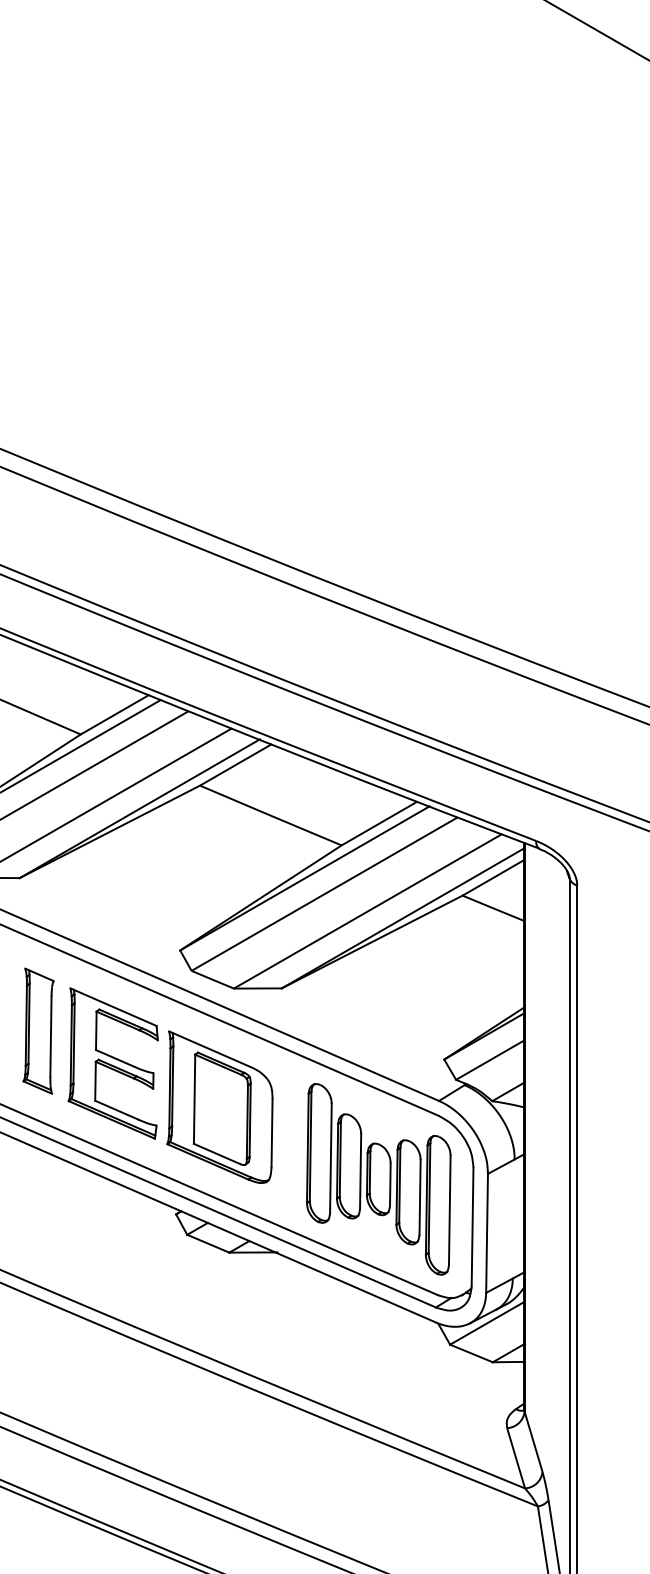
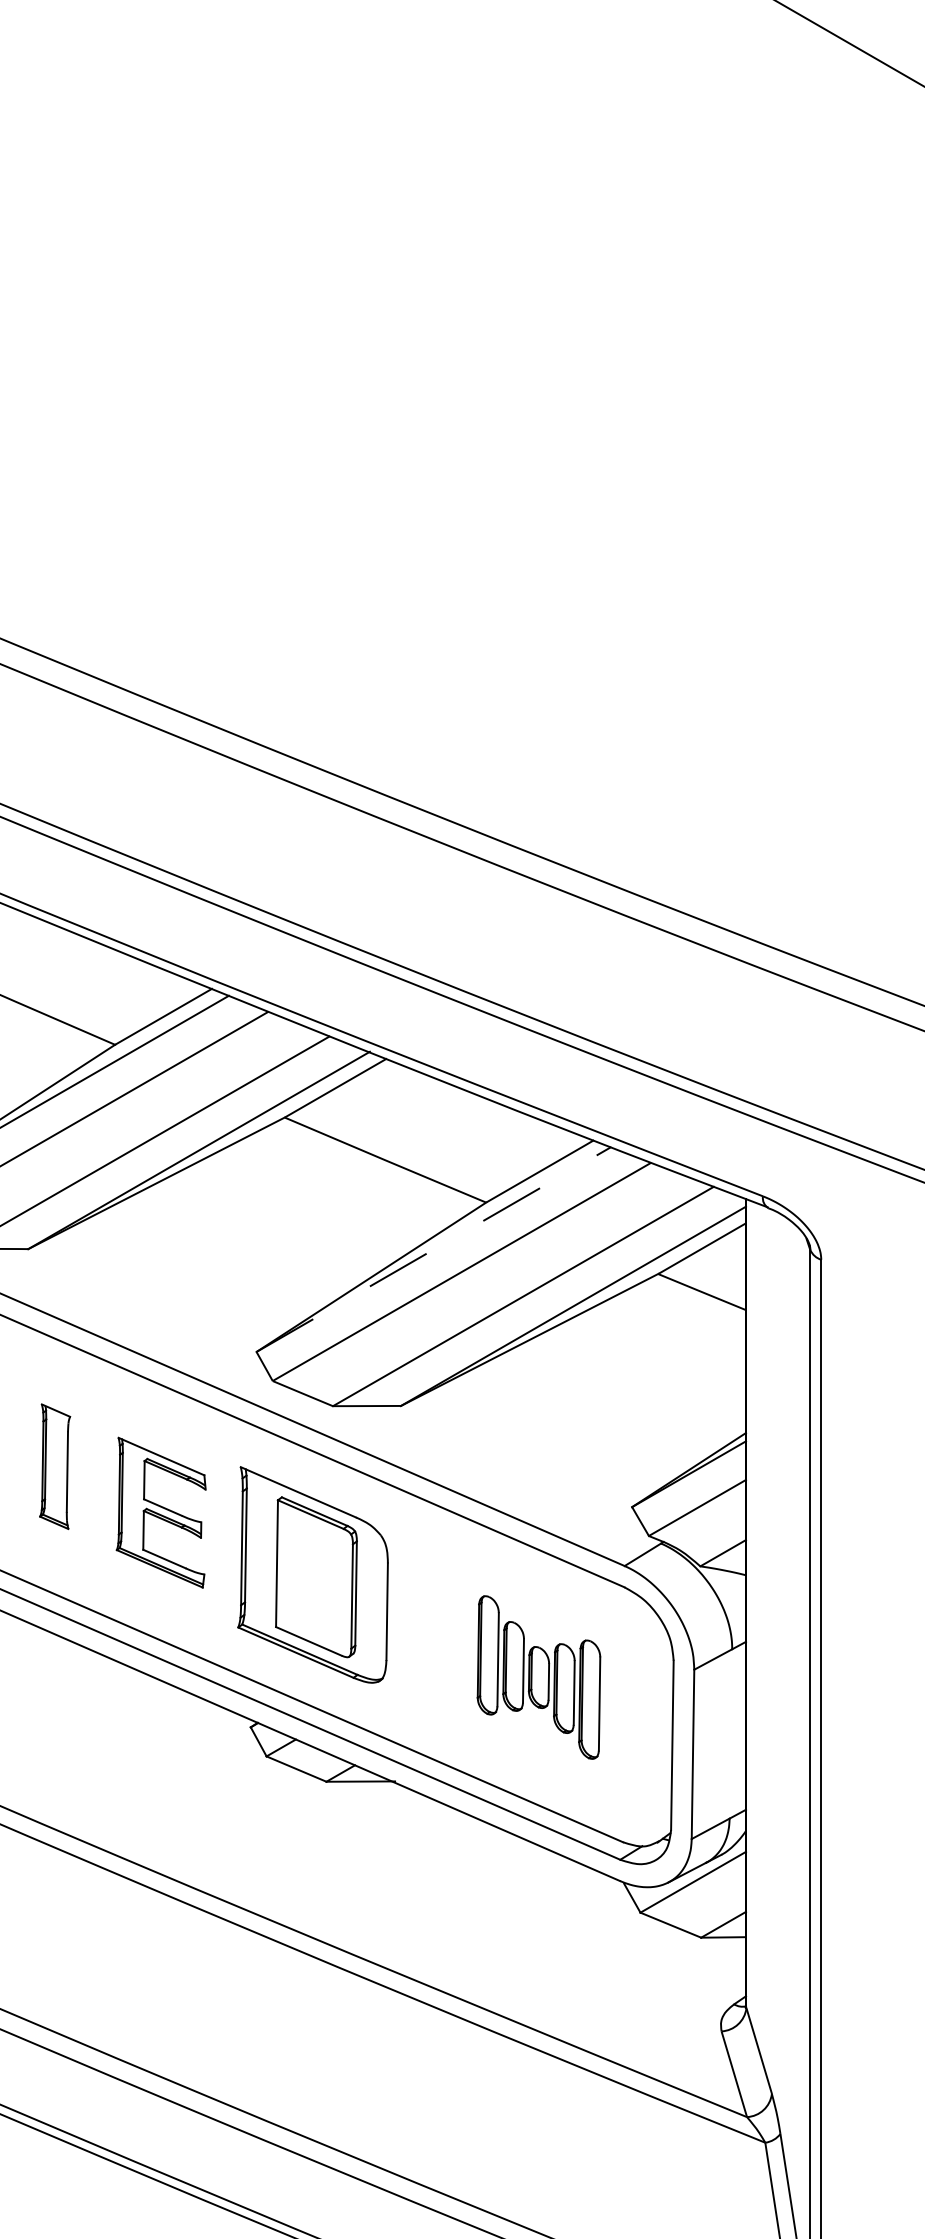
line: (304, 878) -> (433, 1249), solid -> dashed
part: (38, 1030) -> (54, 1466), size x0.7
part: (112, 1063) -> (160, 1512), size x0.7
part: (378, 1179) -> (538, 1677), size x0.6

